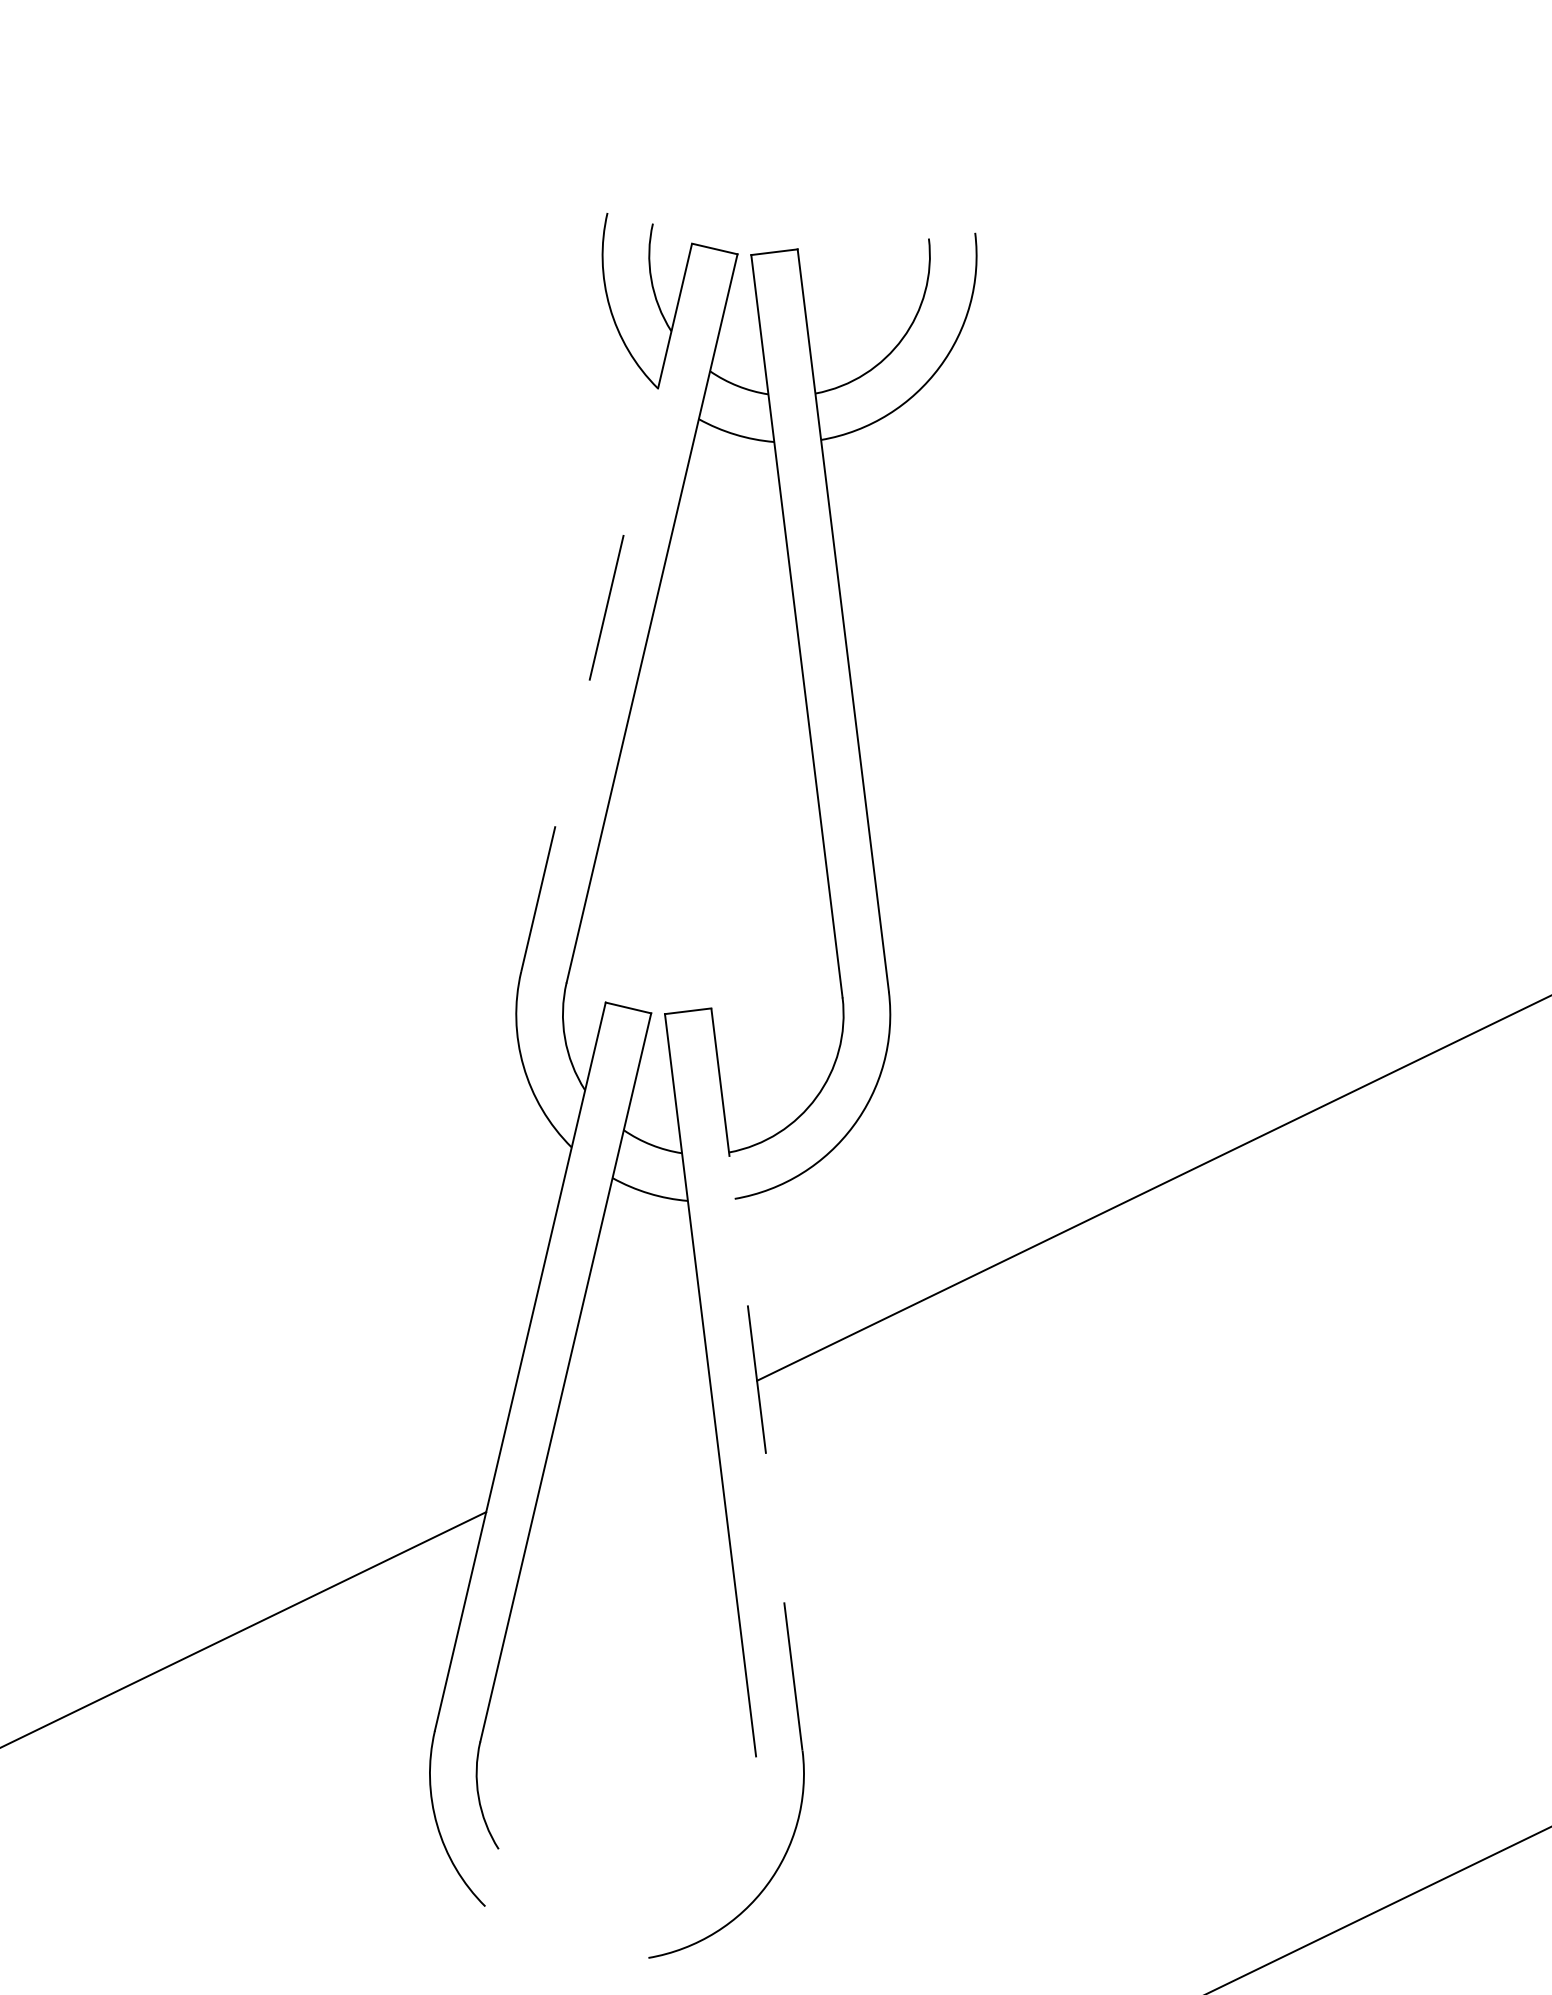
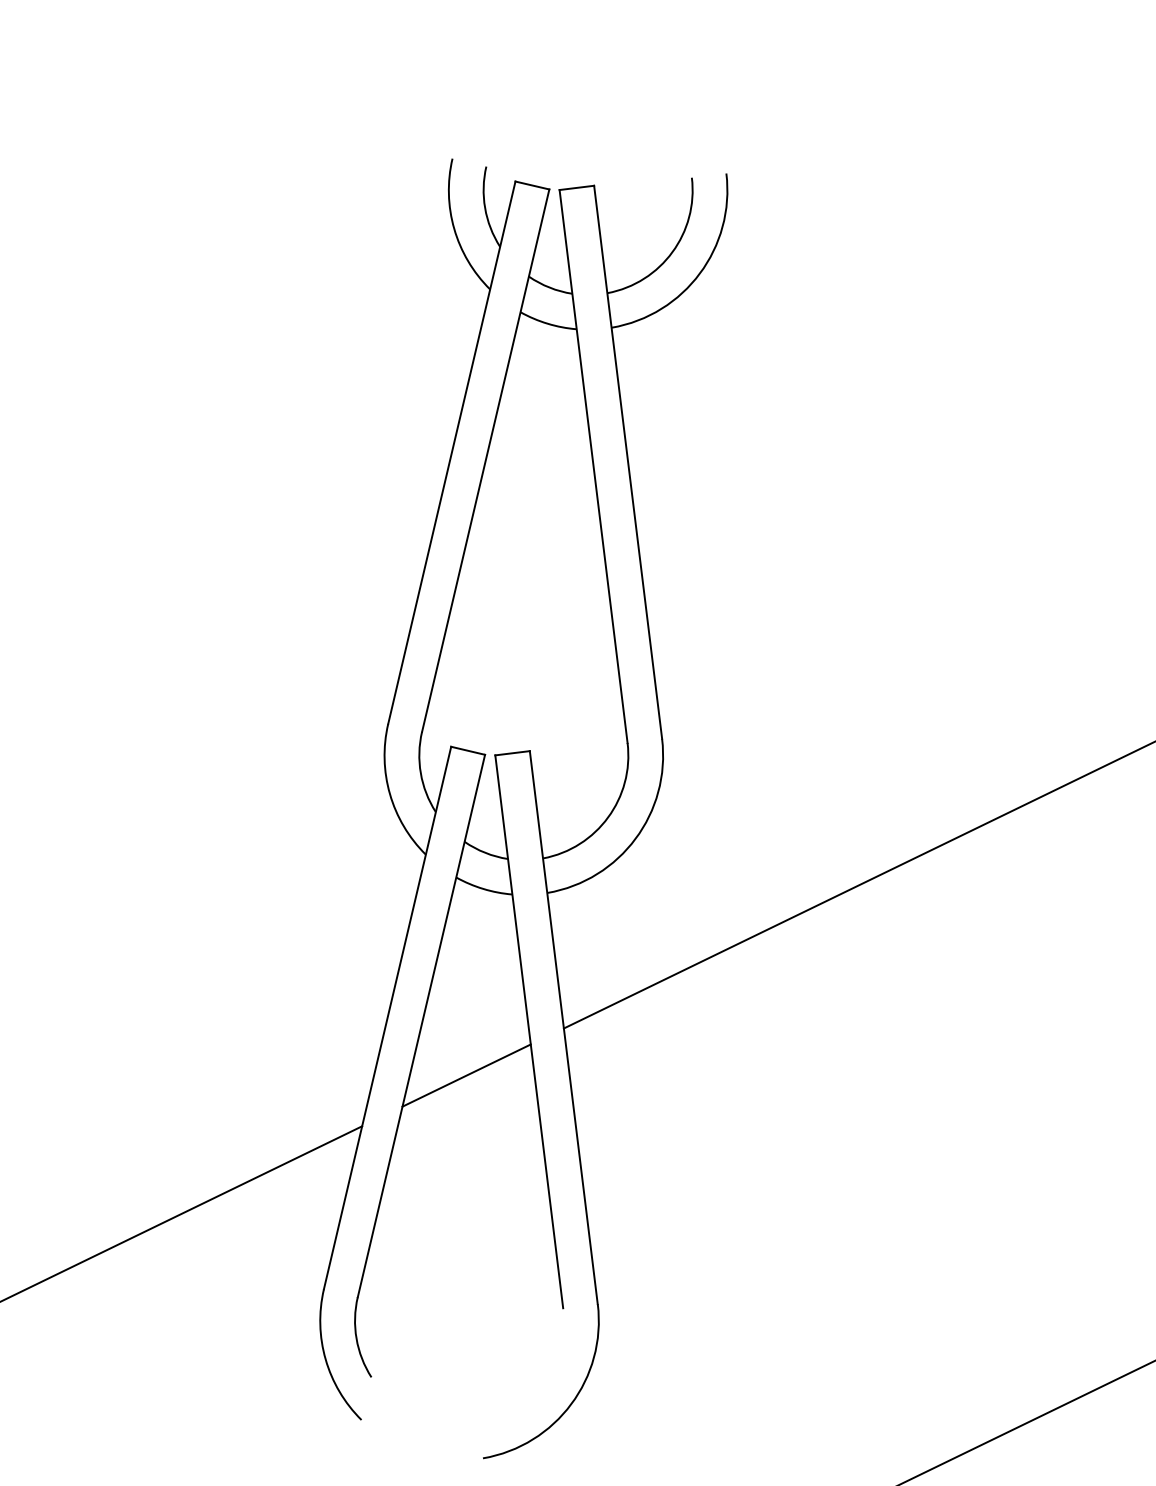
line: (606, 608) -> (451, 453), dashed -> solid
line: (756, 1379) -> (563, 1027), dashed -> solid
line: (626, 1443) -> (466, 1075), added

